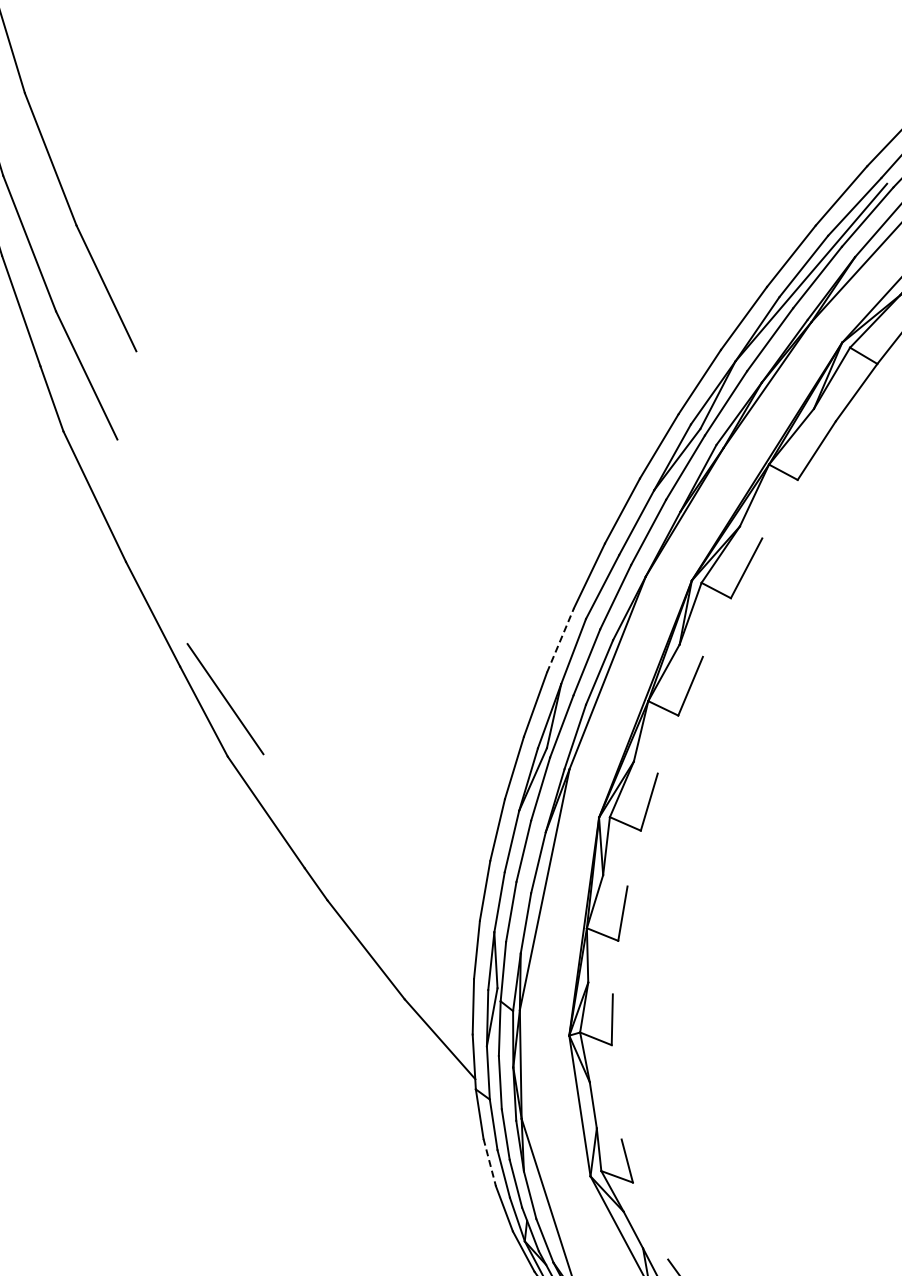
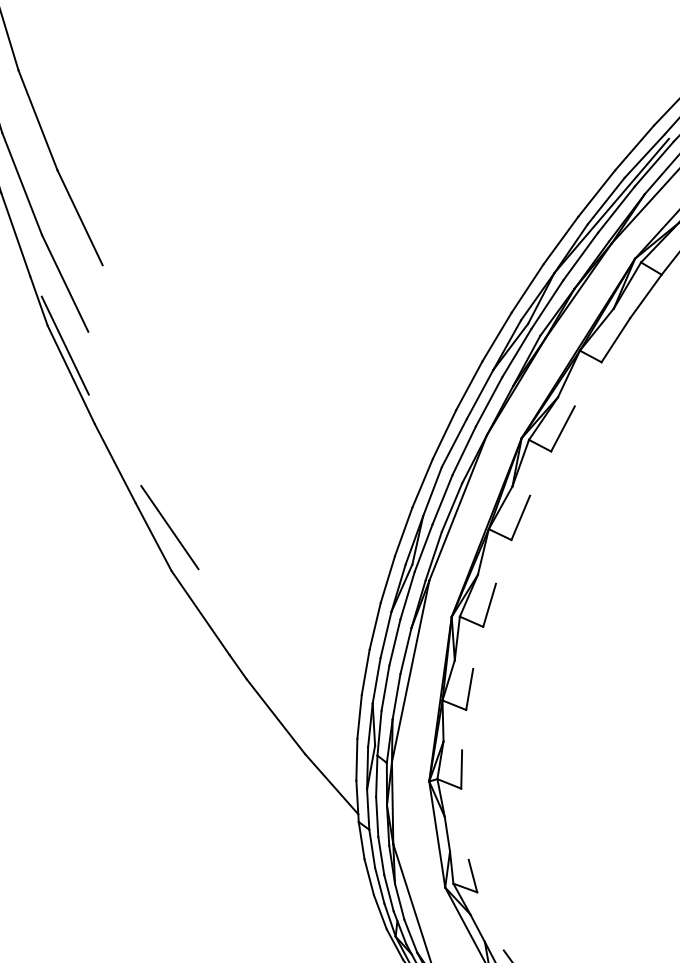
line: (86, 457) -> (65, 345), added
line: (560, 639) -> (422, 482), dashed -> solid
line: (489, 1163) -> (369, 877), dashed -> solid

